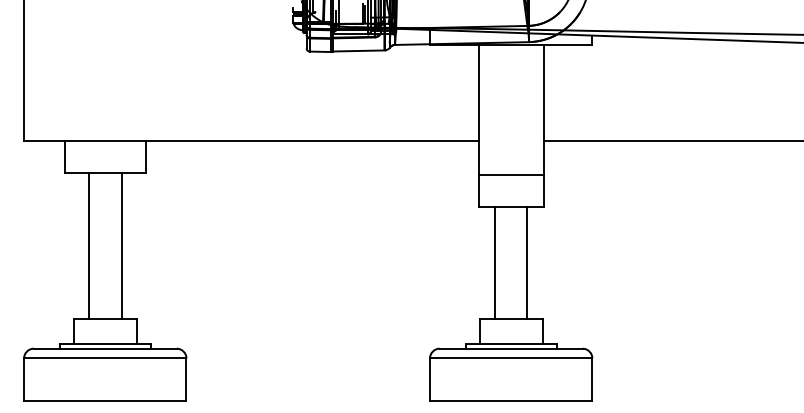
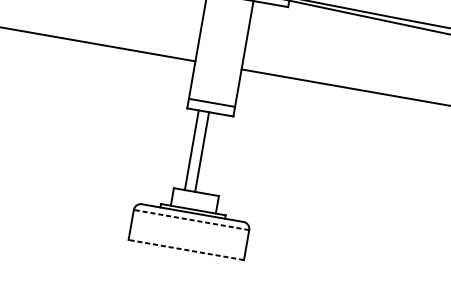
line: (510, 174) -> (211, 102), moved
line: (527, 263) -> (202, 152), moved
line: (510, 358) -> (191, 219), solid -> dashed
line: (510, 400) -> (185, 249), solid -> dashed

